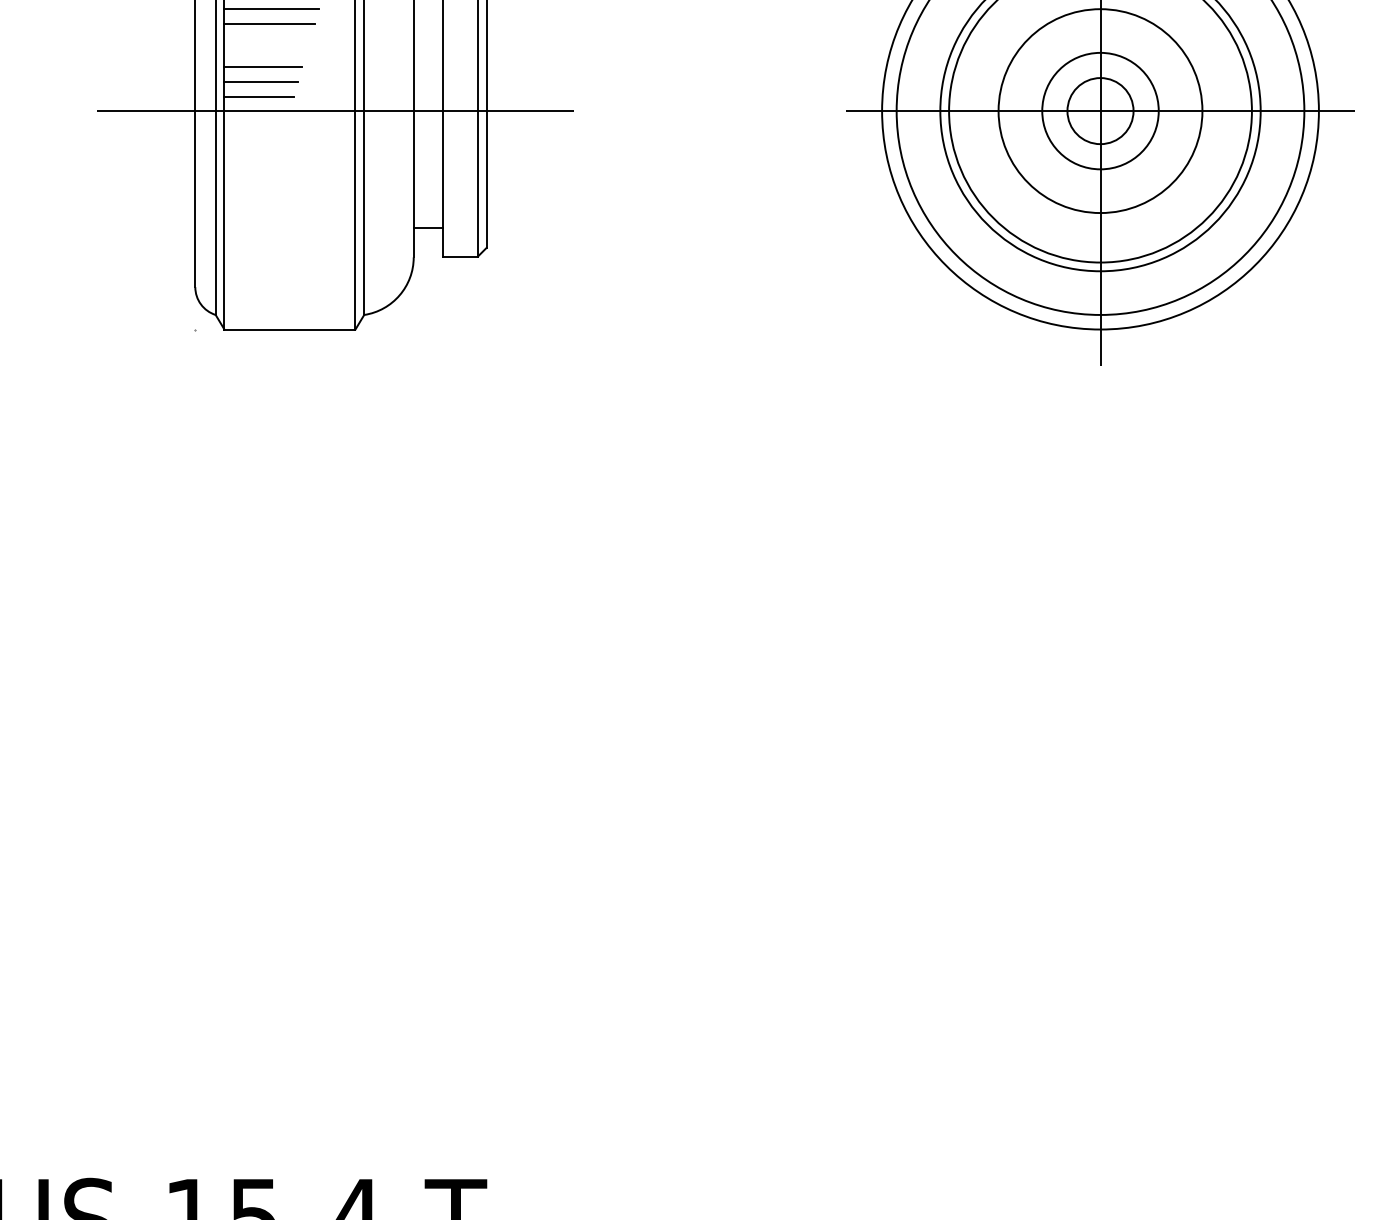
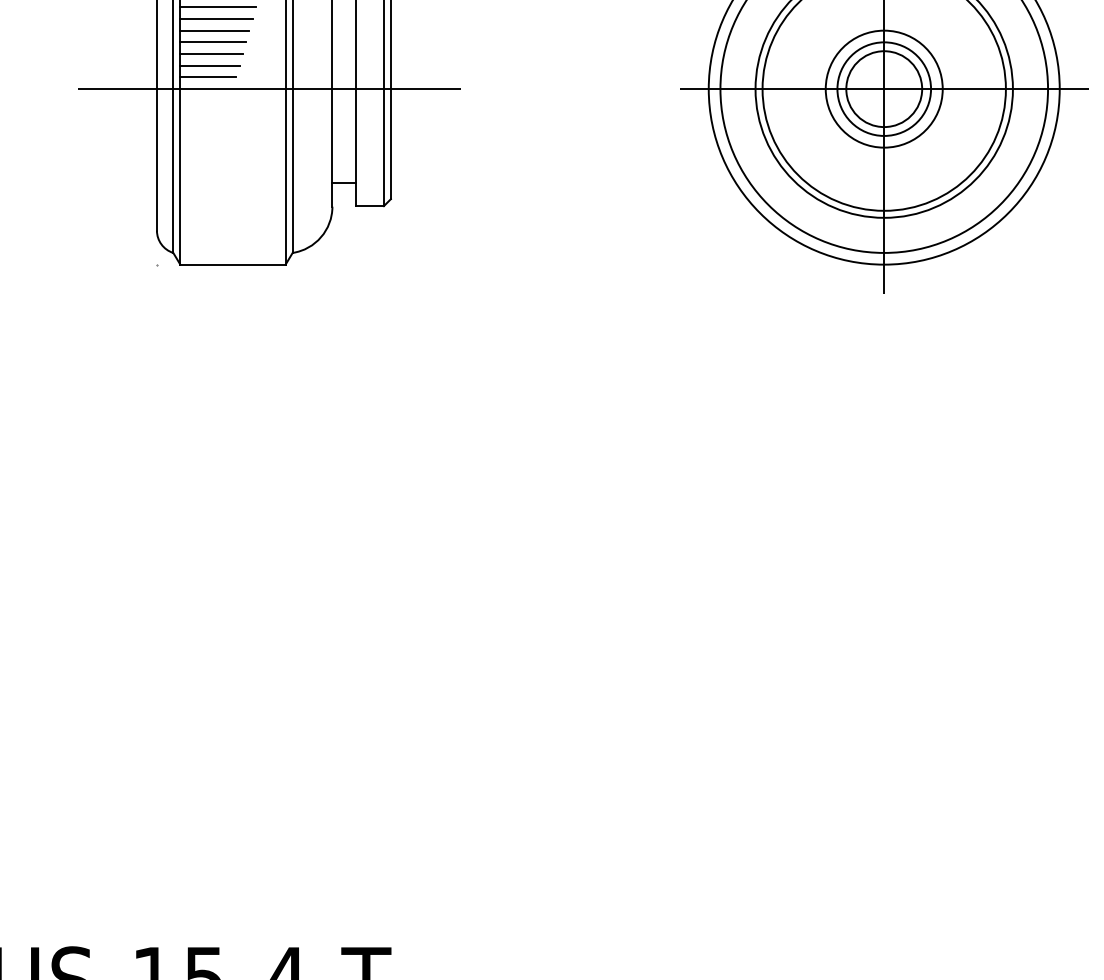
line: (266, 38) -> (214, 30), added
line: (265, 53) -> (213, 42), added
circle: (1099, 110) -> (883, 88), size x0.71
circle: (1100, 111) -> (884, 89), size x1.43

